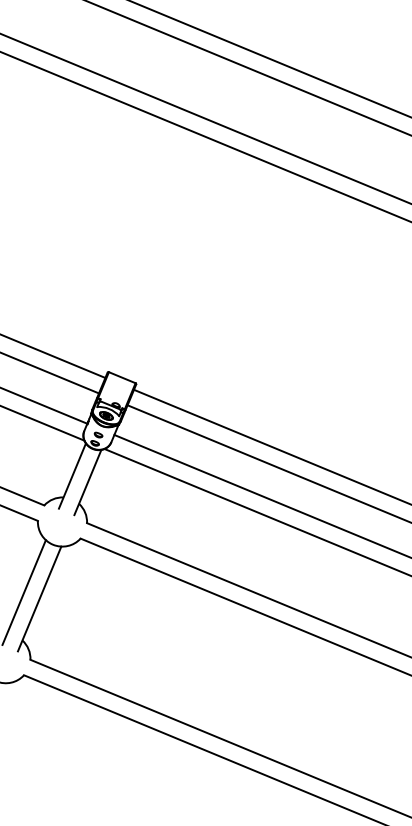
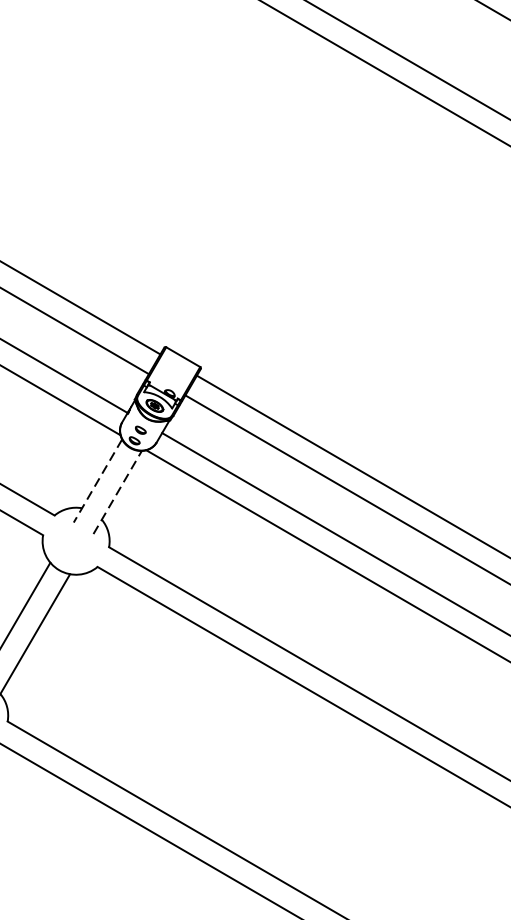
line: (72, 476) -> (97, 481), solid -> dashed
line: (88, 482) -> (118, 492), solid -> dashed

